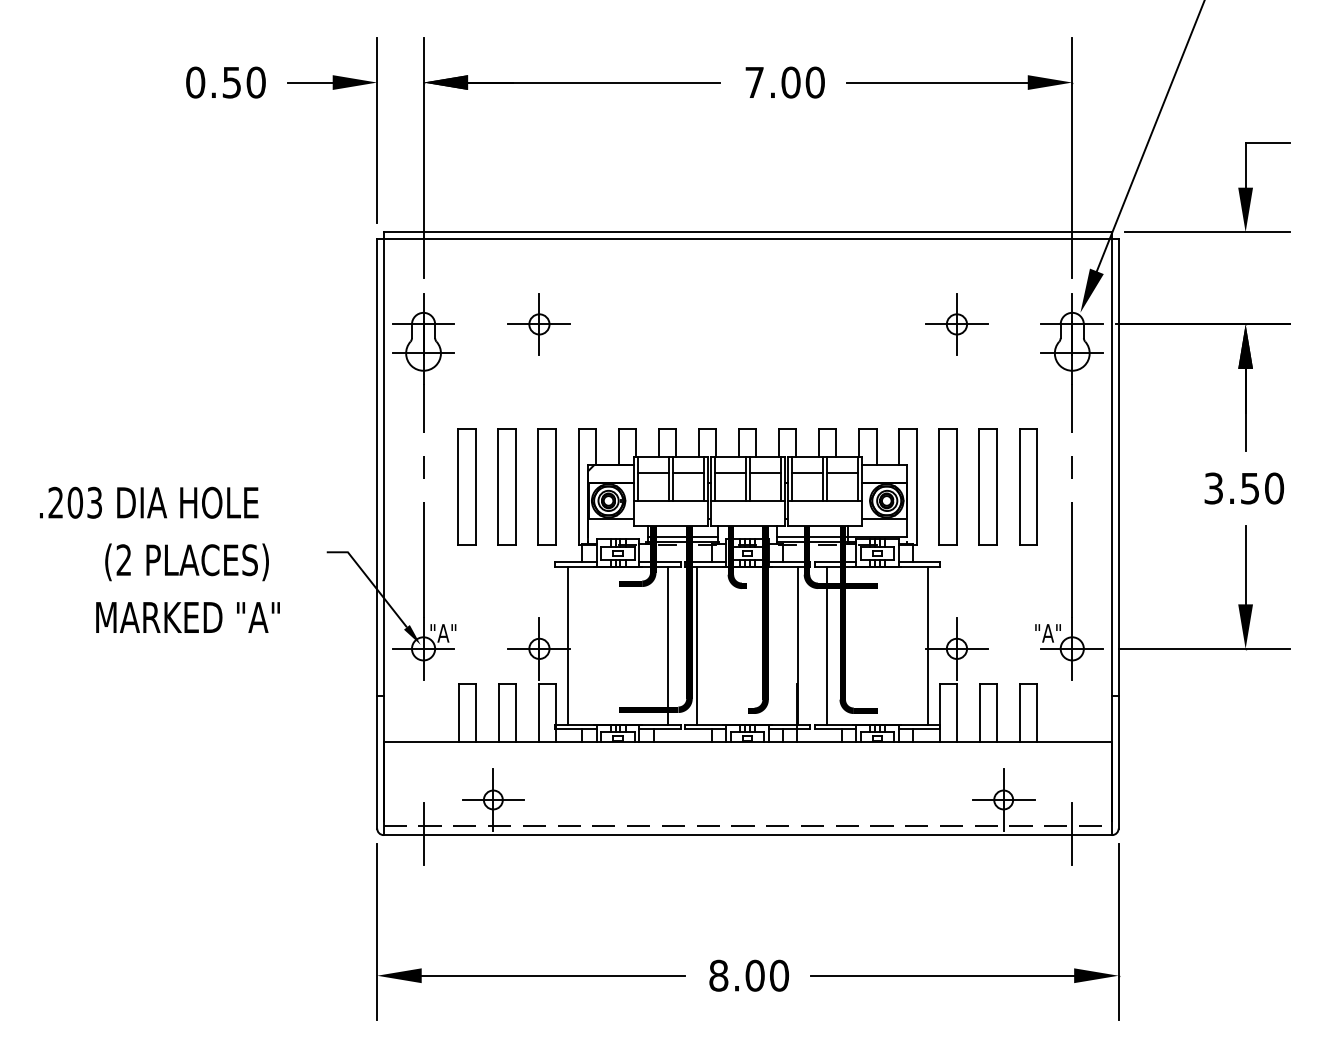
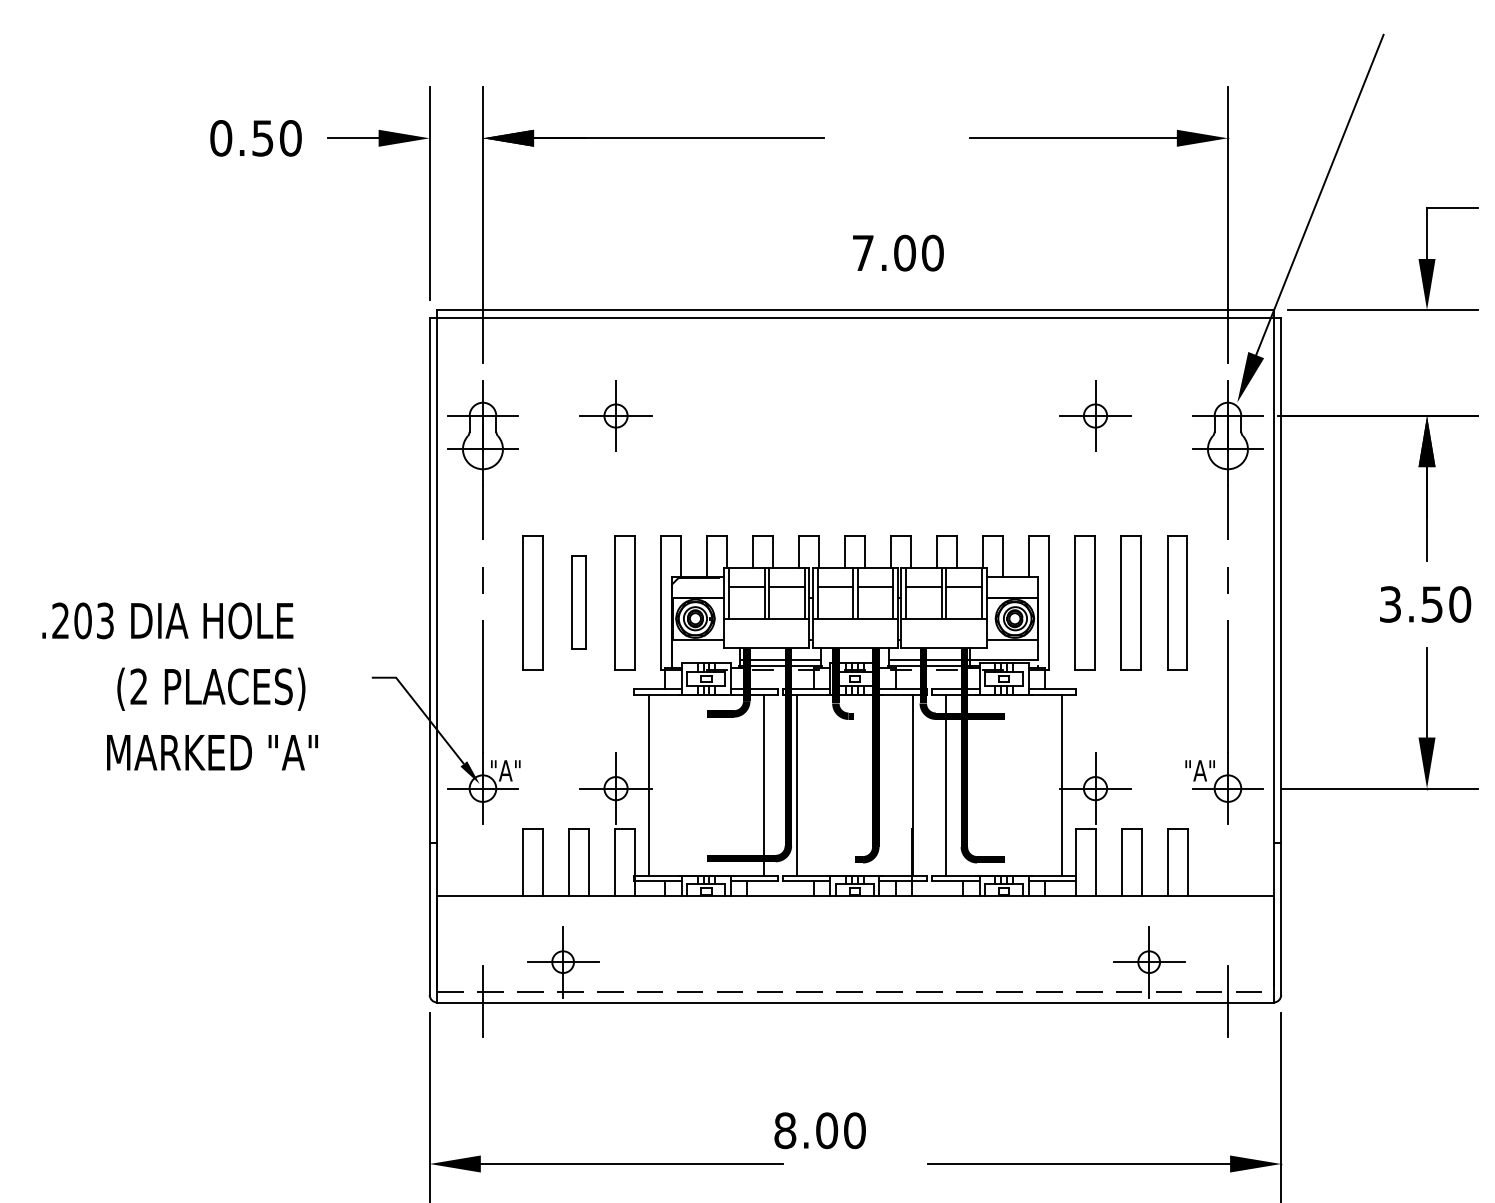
text: (784, 82) -> (897, 253), moved
part: (506, 486) -> (578, 602), size x0.7
text: (748, 975) -> (819, 1130), moved

